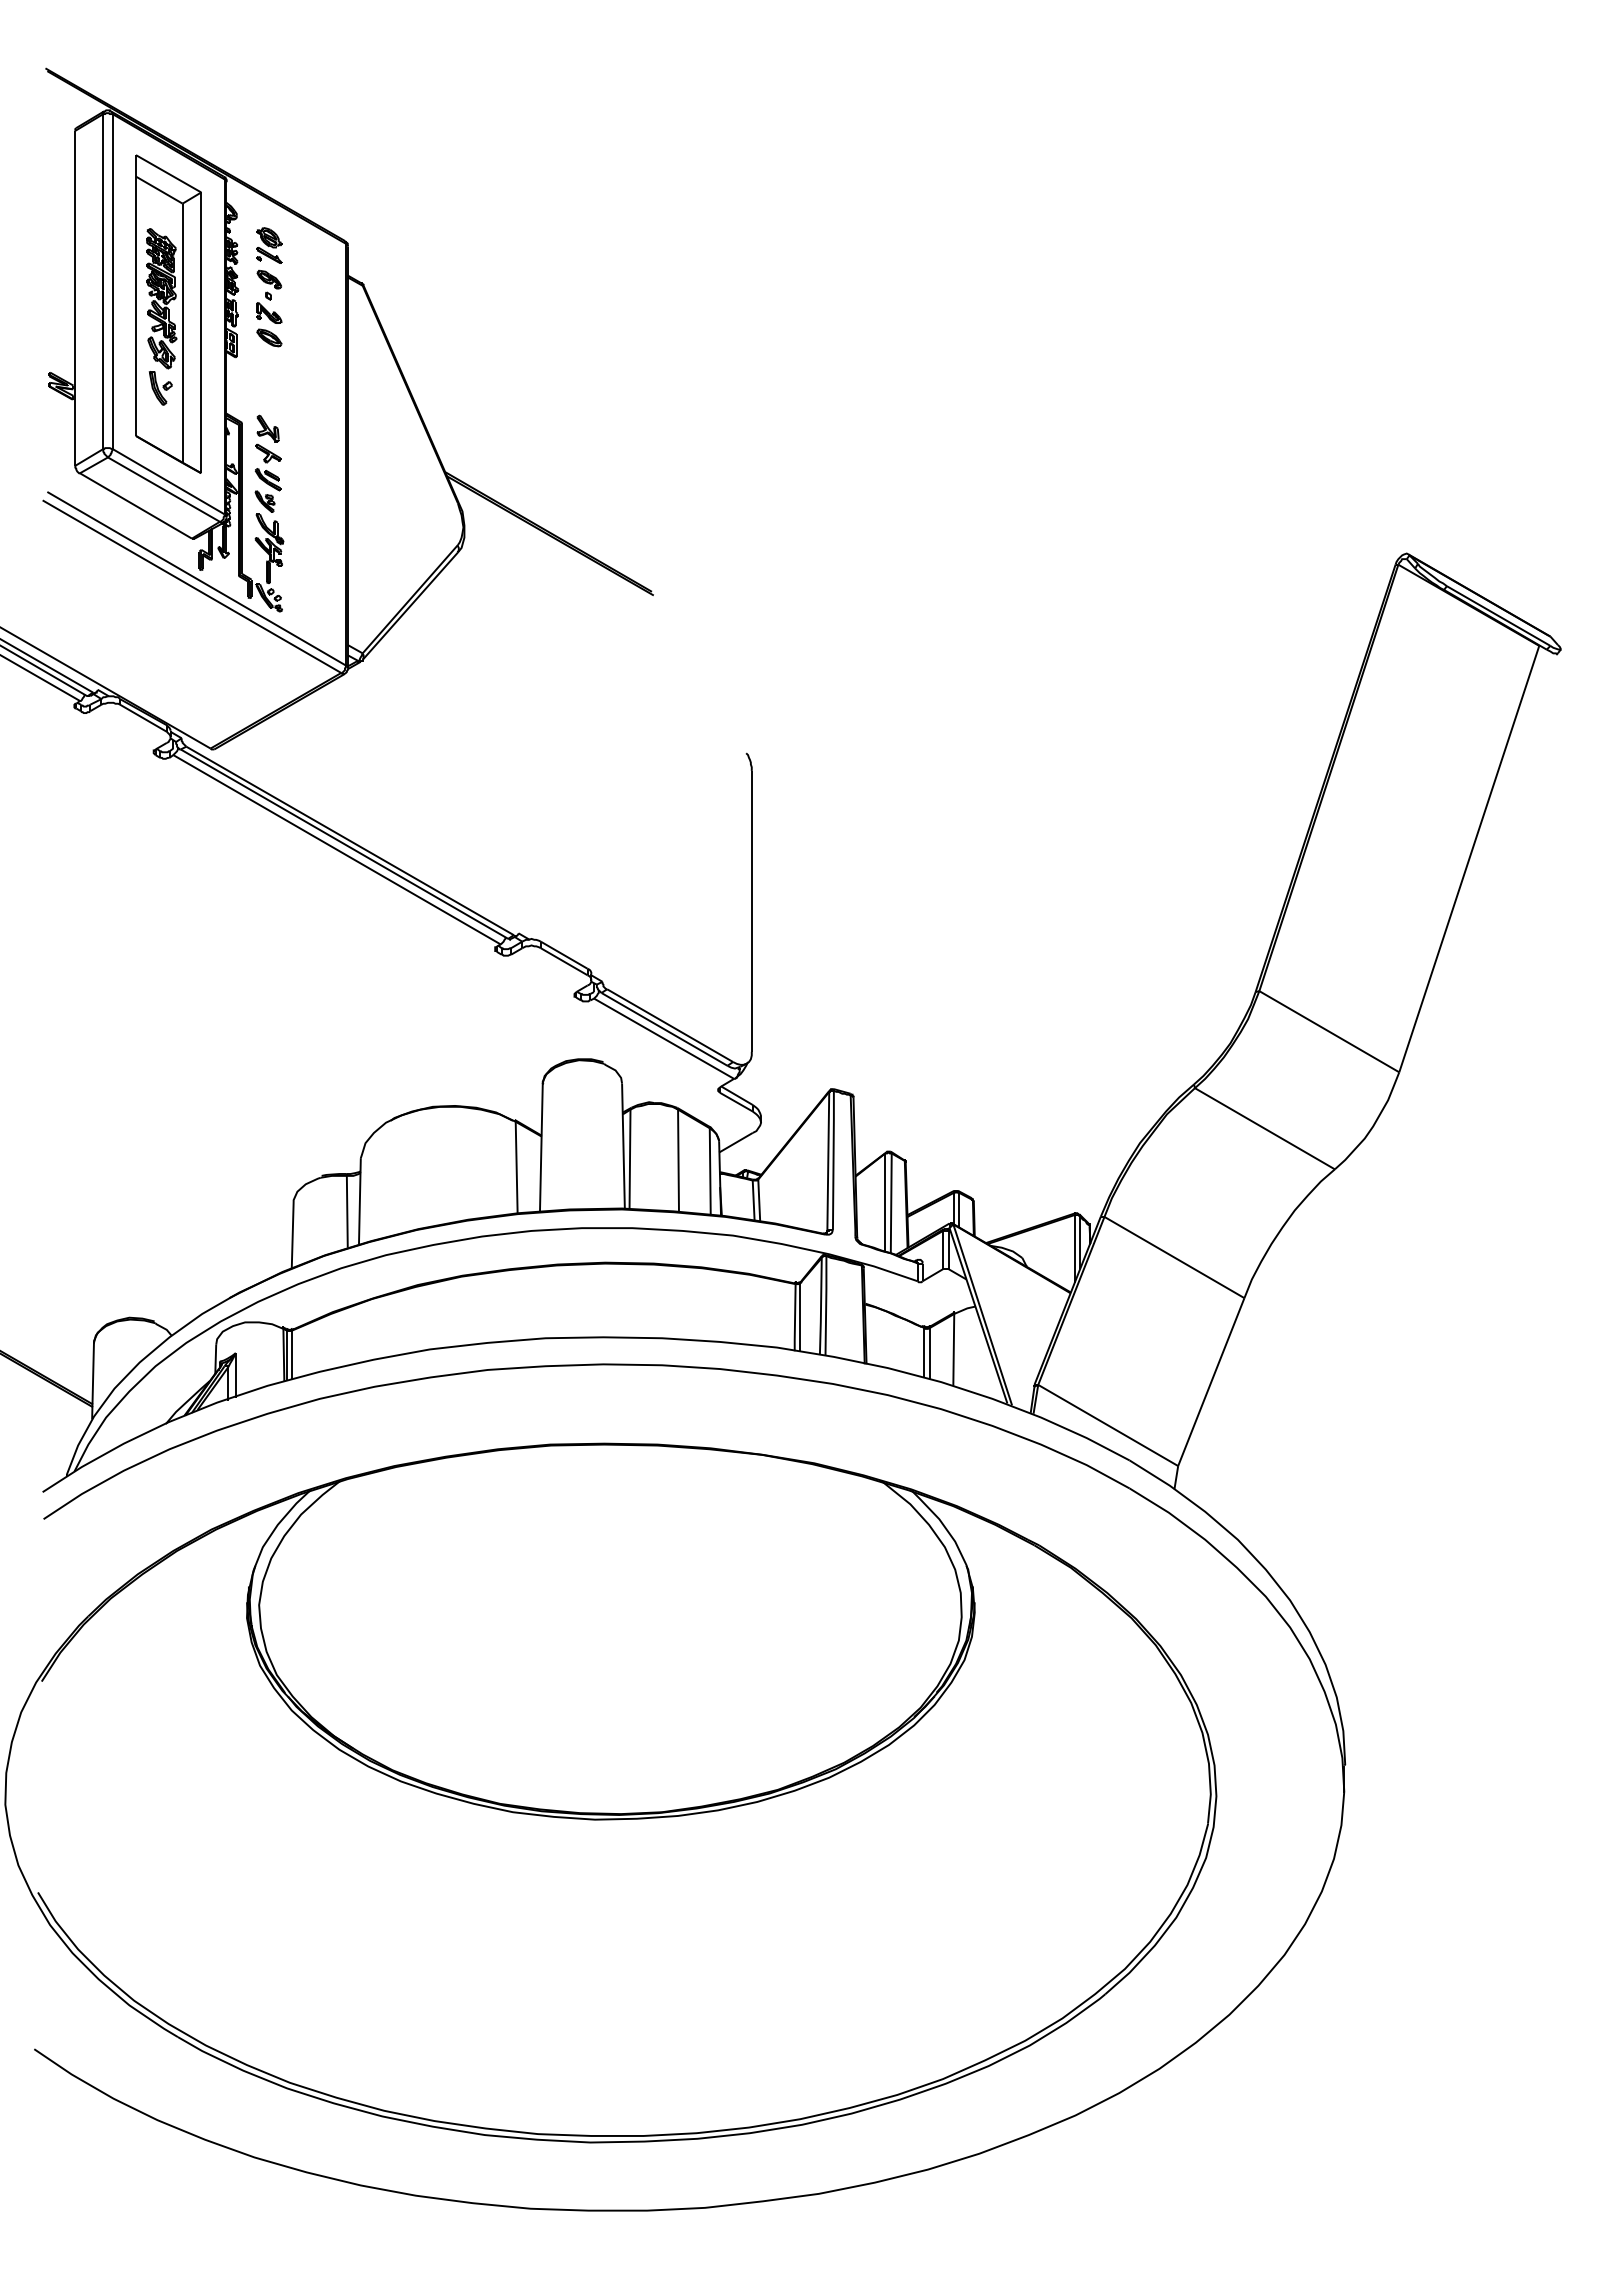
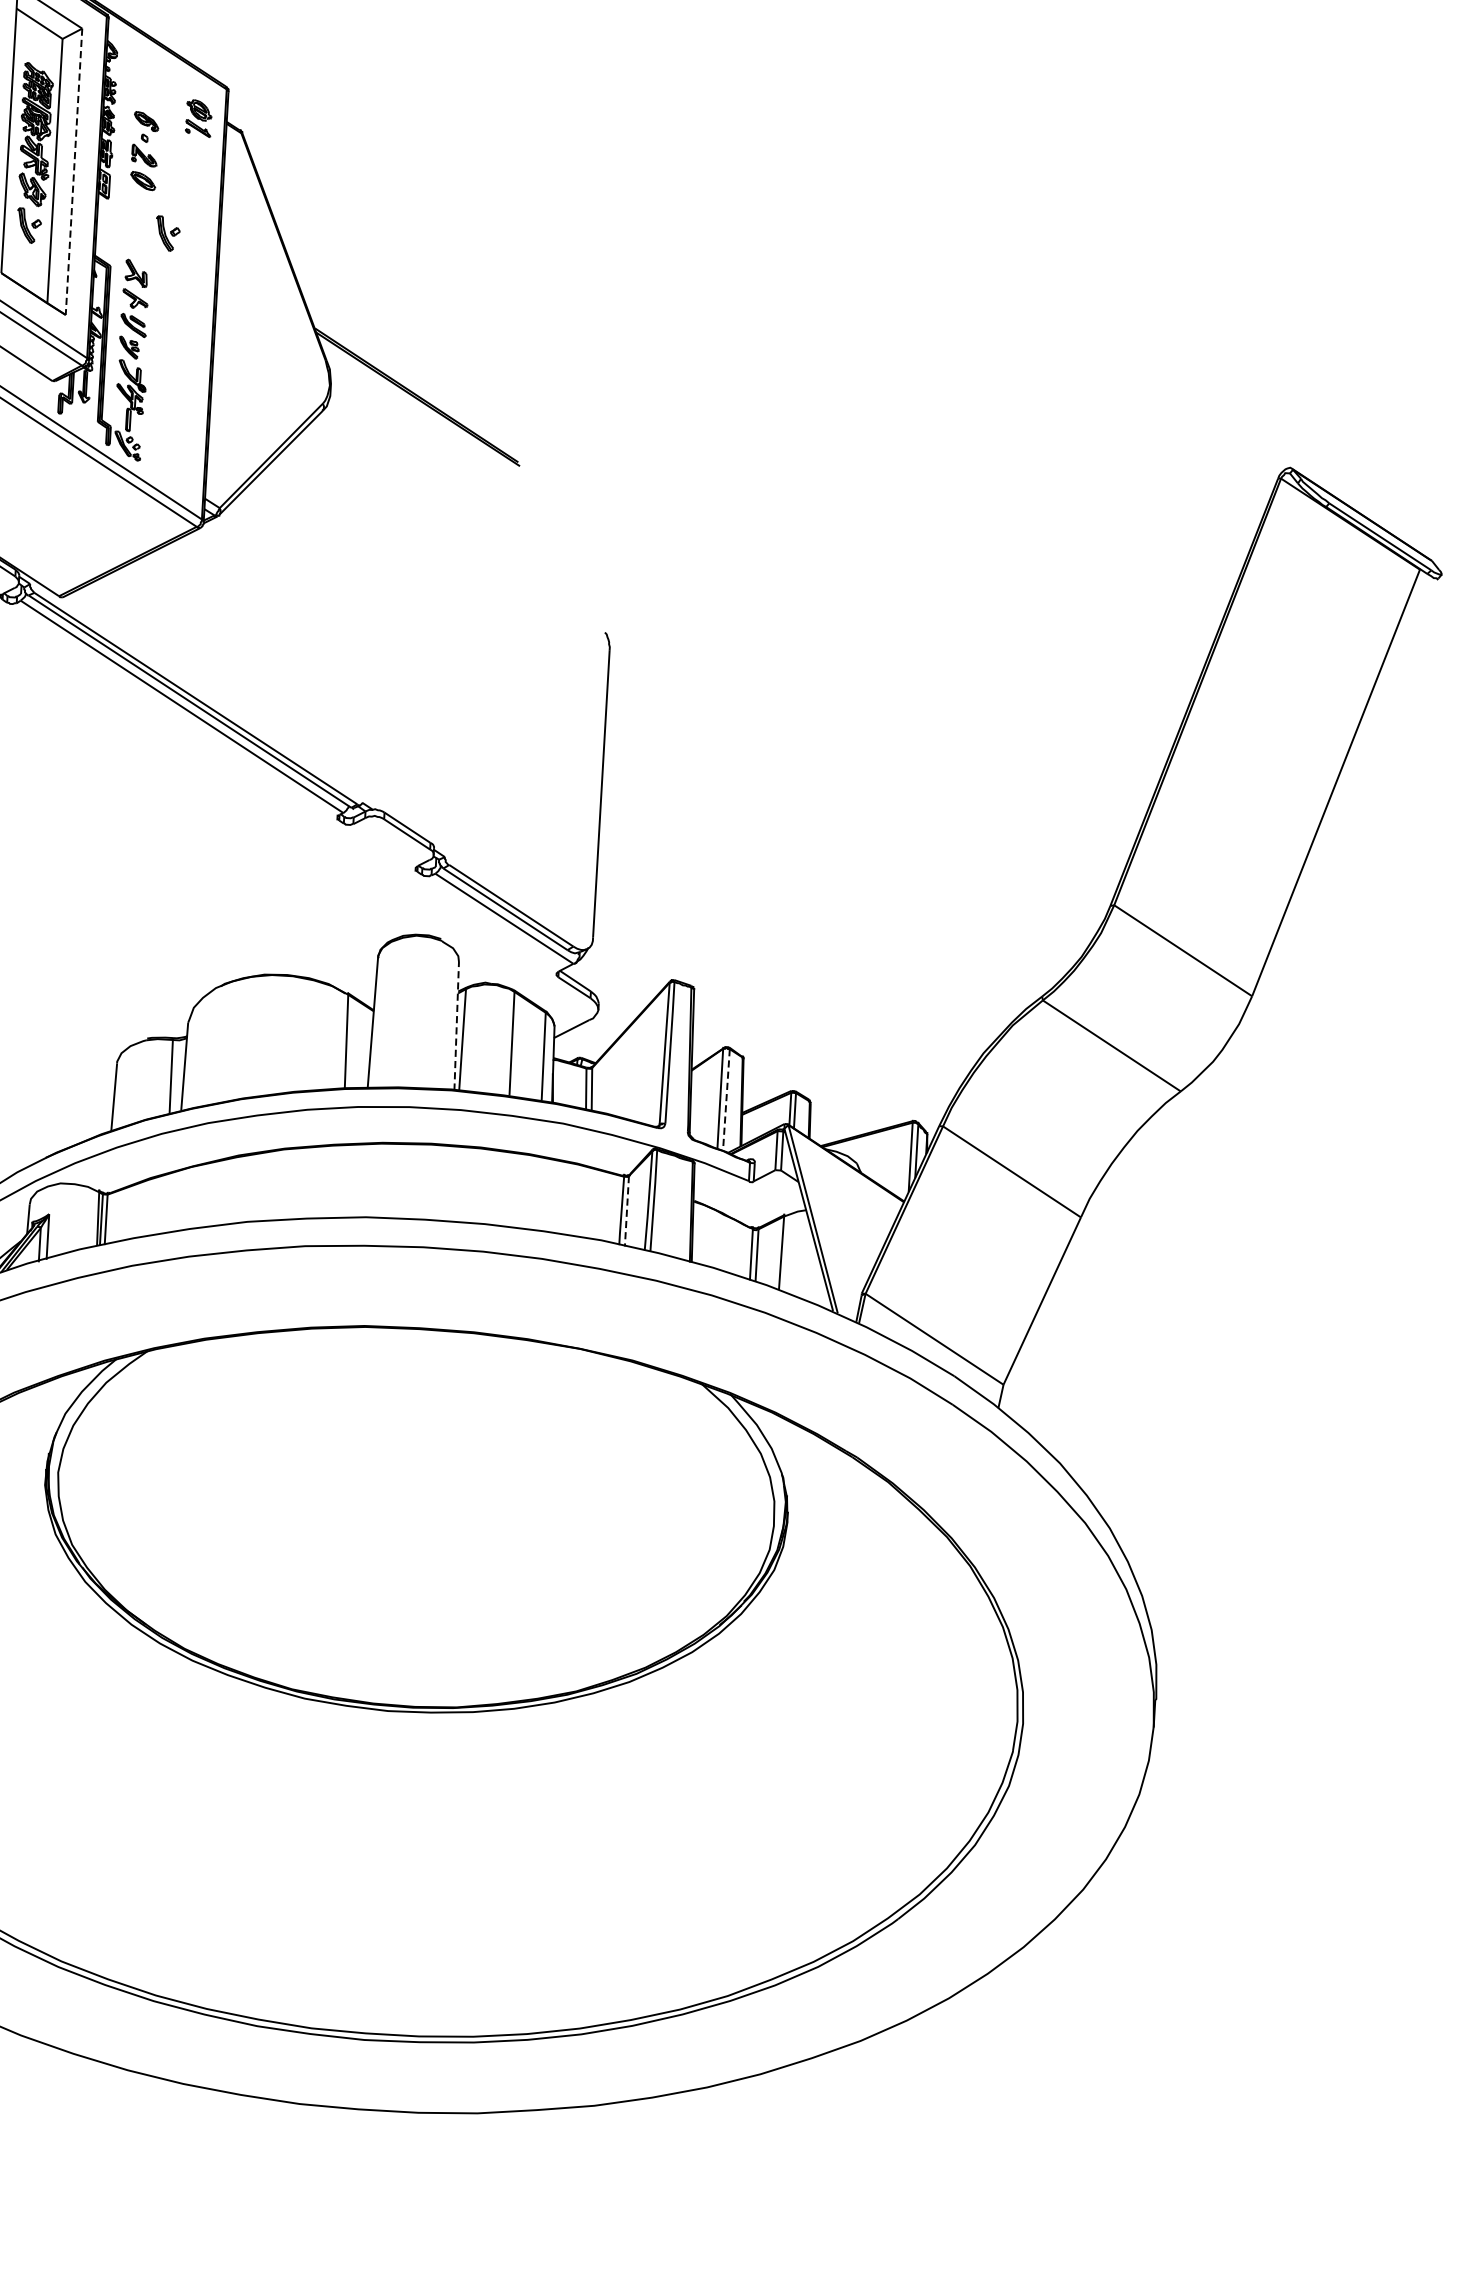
part: (269, 245) -> (199, 118), moved
line: (201, 333) -> (74, 172), solid -> dashed
part: (296, 388) -> (167, 234), added
line: (623, 1146) -> (456, 1026), solid -> dashed
line: (891, 1203) -> (726, 1100), solid -> dashed
line: (800, 1319) -> (627, 1213), solid -> dashed

